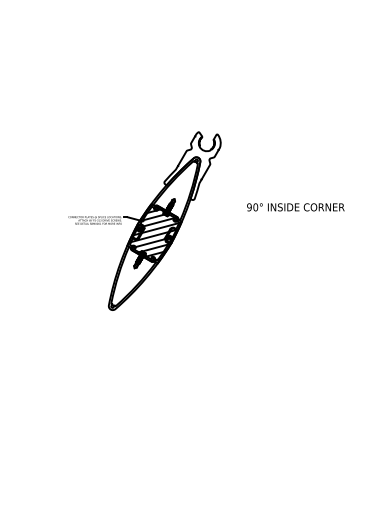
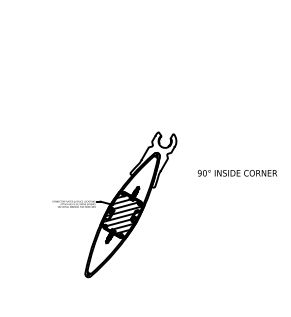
text: (295, 207) -> (237, 173), moved

